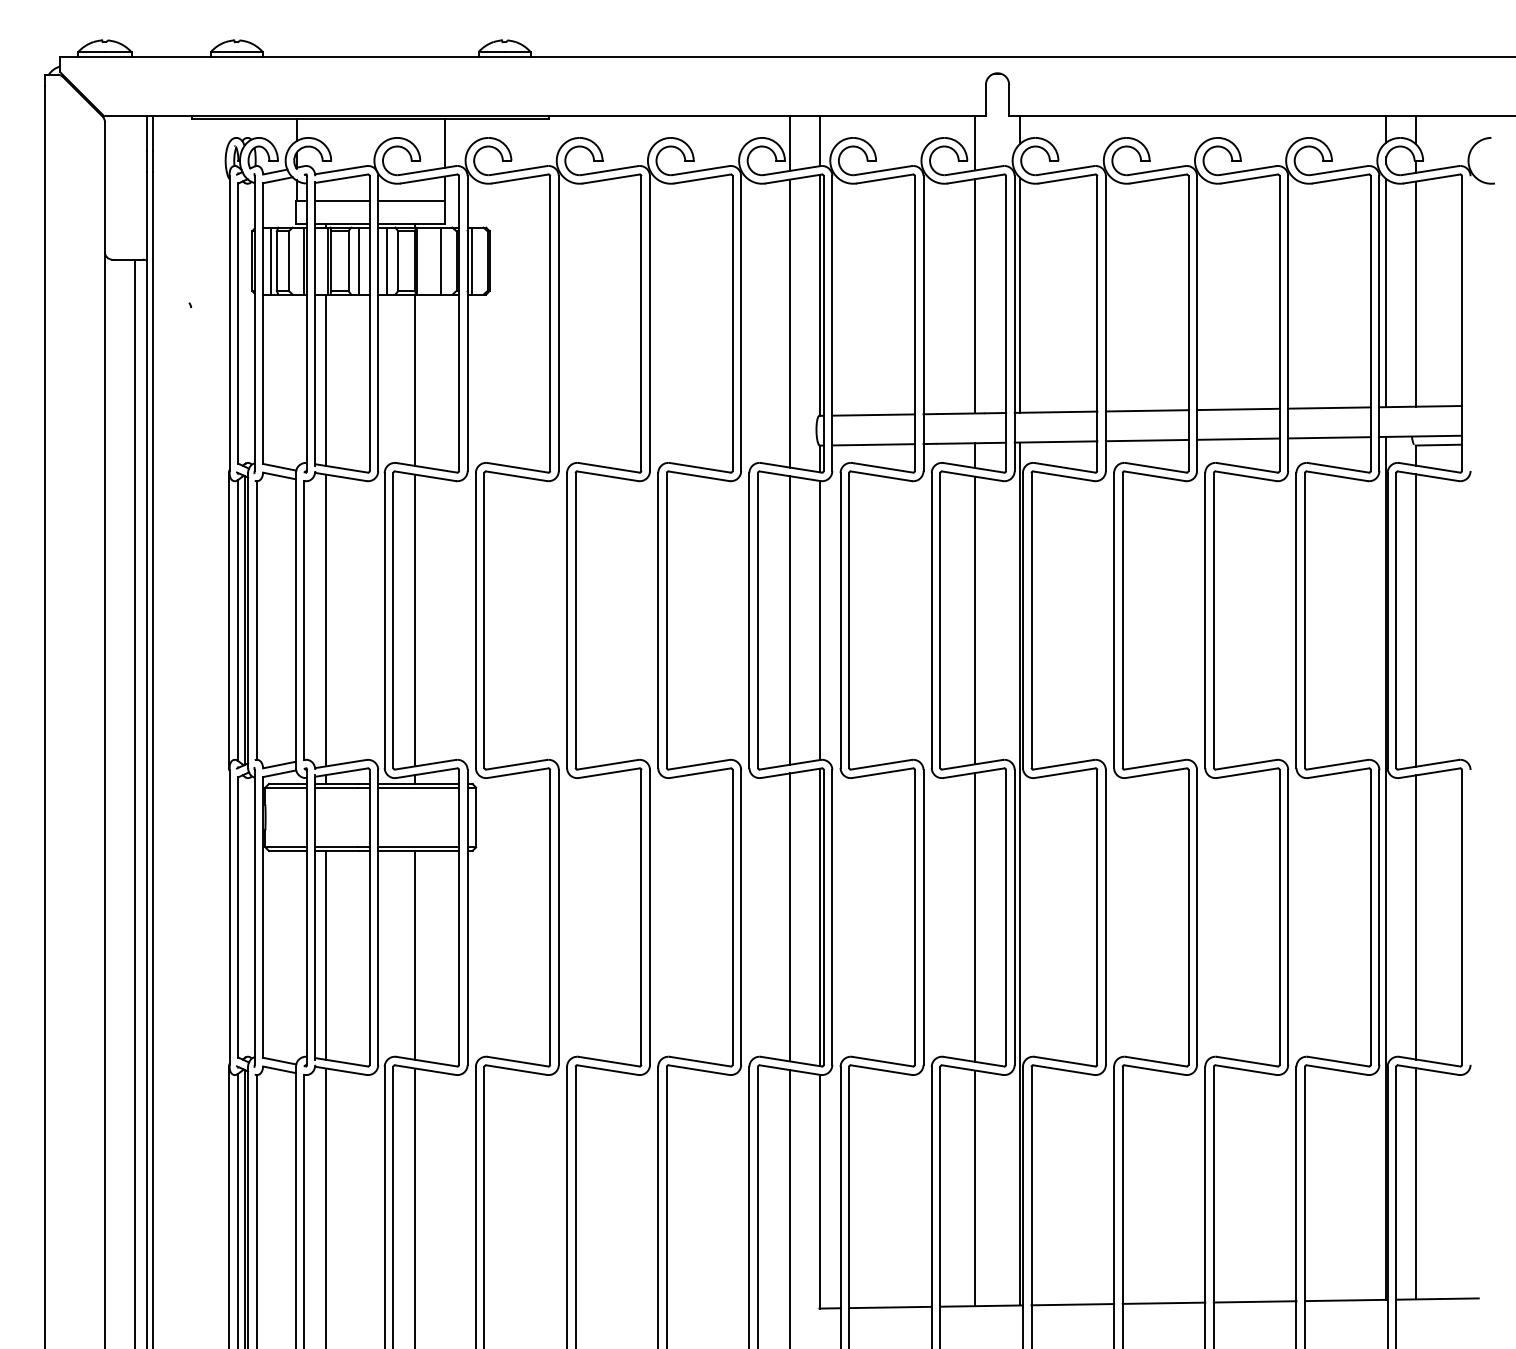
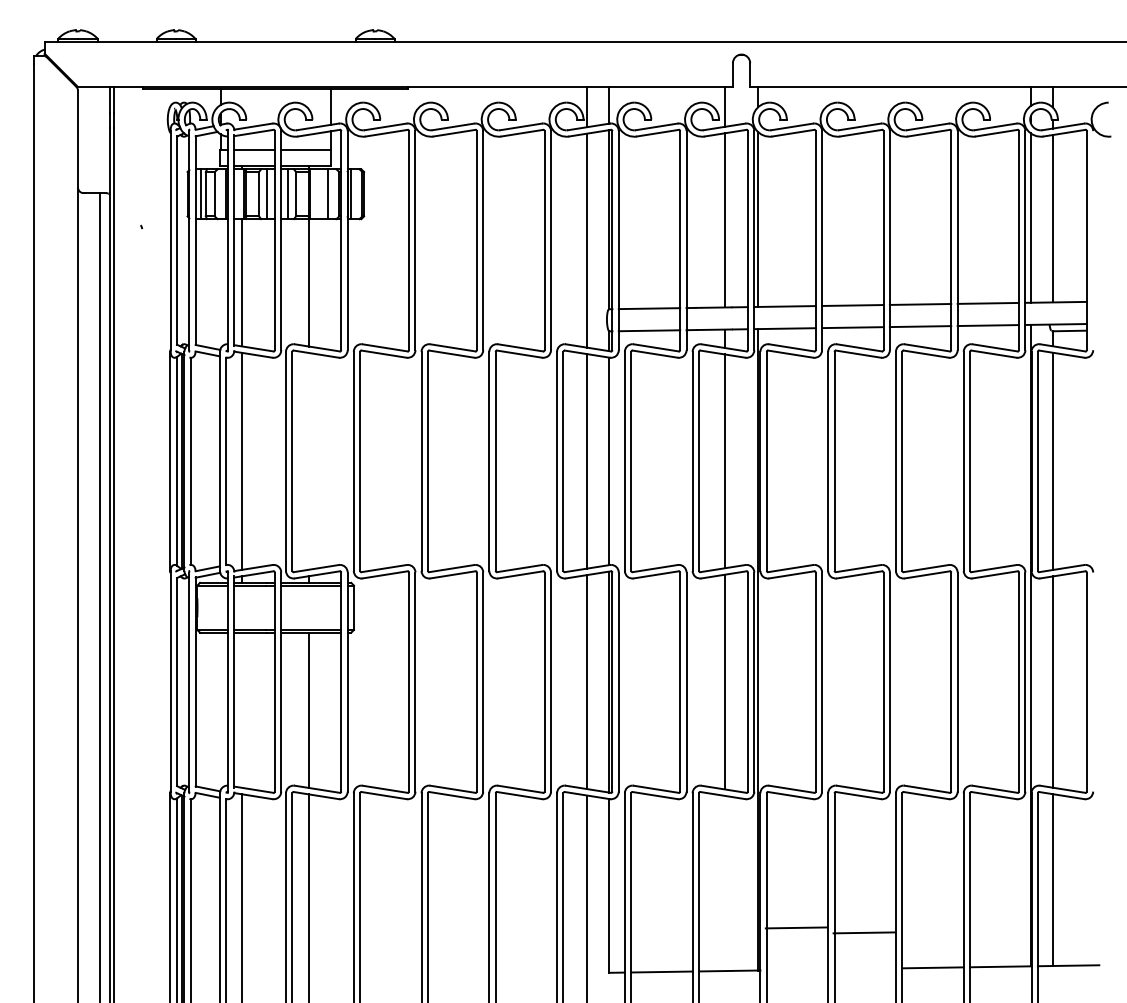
line: (414, 619) -> (308, 460), removed
line: (326, 954) -> (242, 709), removed
line: (974, 1188) -> (724, 883), removed
line: (1162, 1302) -> (863, 932), moved
line: (1072, 1304) -> (796, 927), moved

